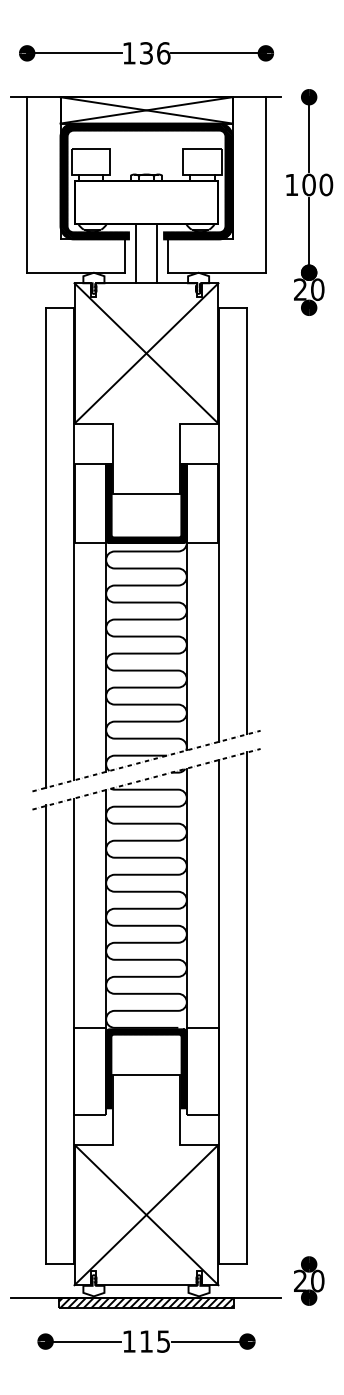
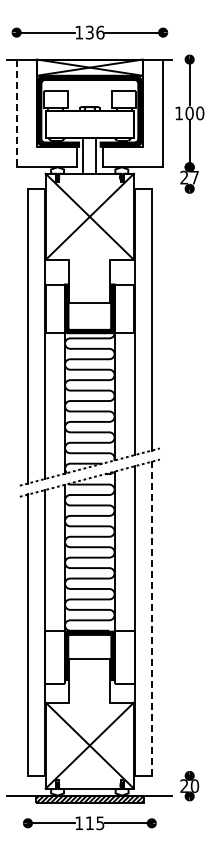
line: (26, 185) -> (16, 113), solid -> dashed
text: (317, 289) -> (194, 177), 20 -> 27
line: (246, 1009) -> (151, 619), solid -> dashed

